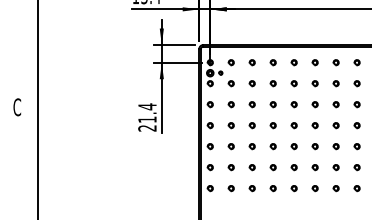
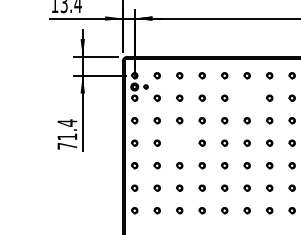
part: (314, 83) -> (246, 98), removed
part: (251, 125) -> (178, 143), removed
text: (147, 128) -> (67, 146), 21.4 -> 71.4

